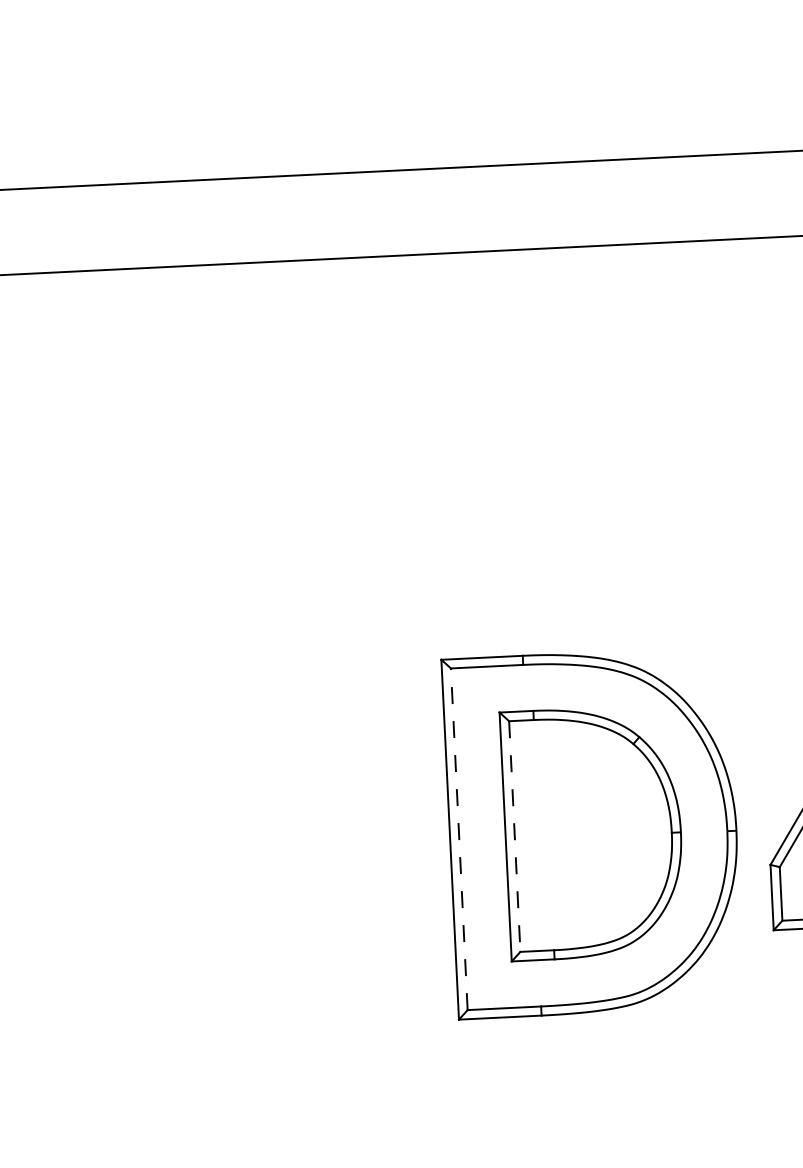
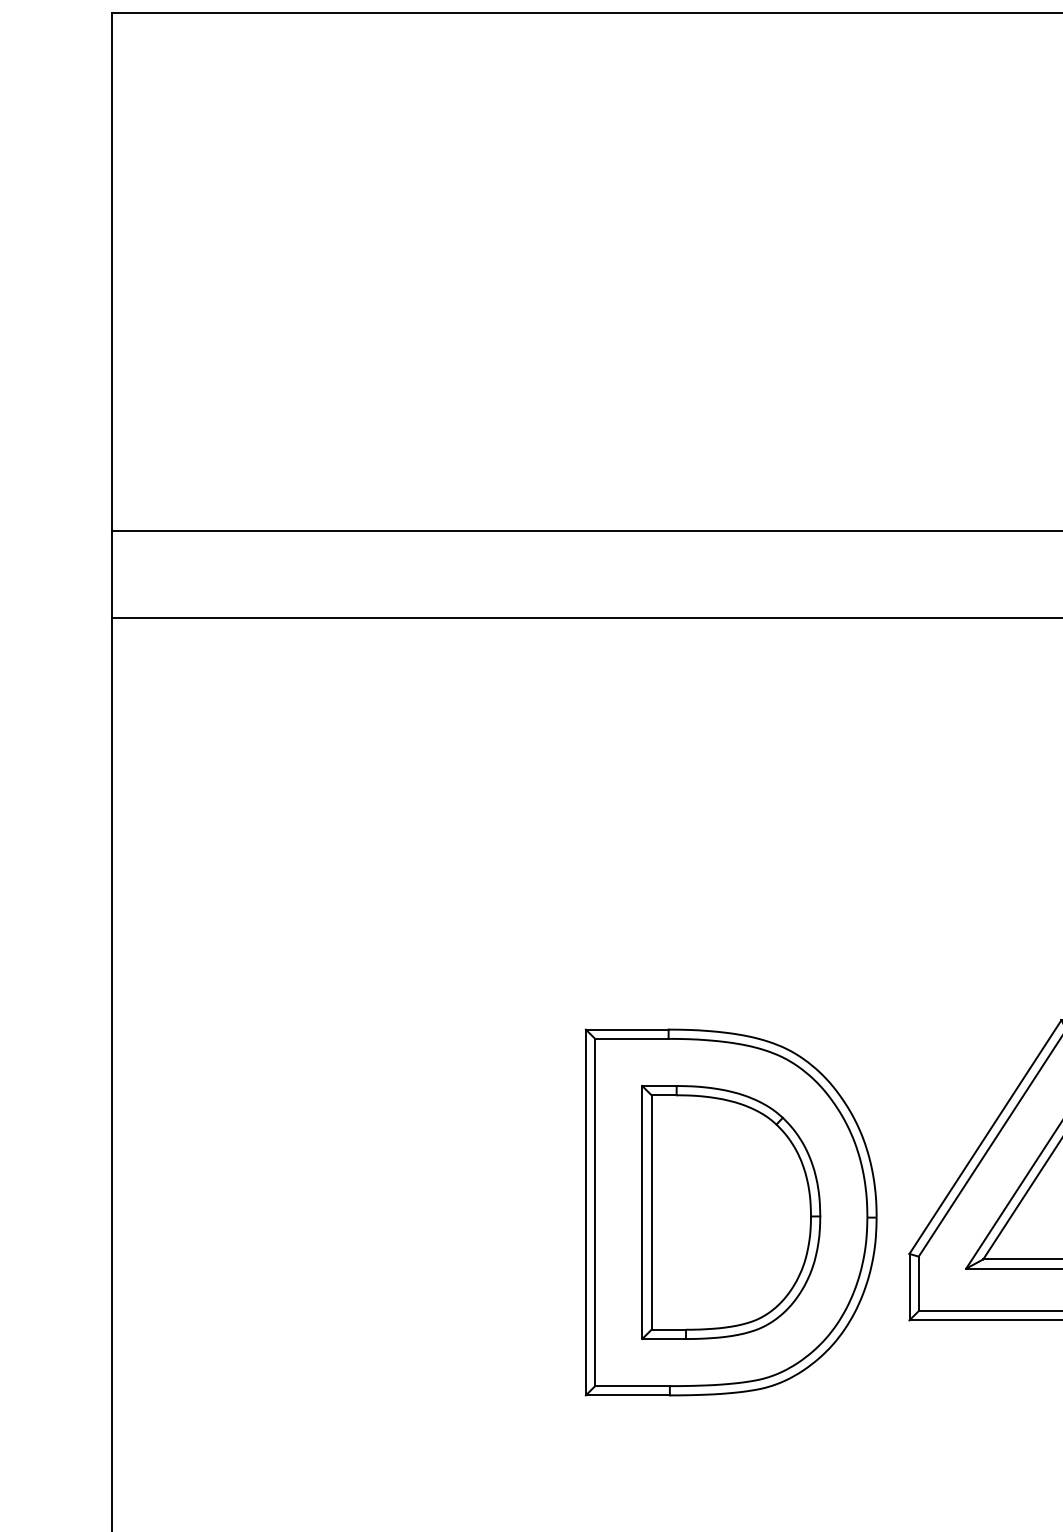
line: (514, 837) -> (651, 1213), dashed -> solid
line: (459, 839) -> (595, 1212), dashed -> solid

